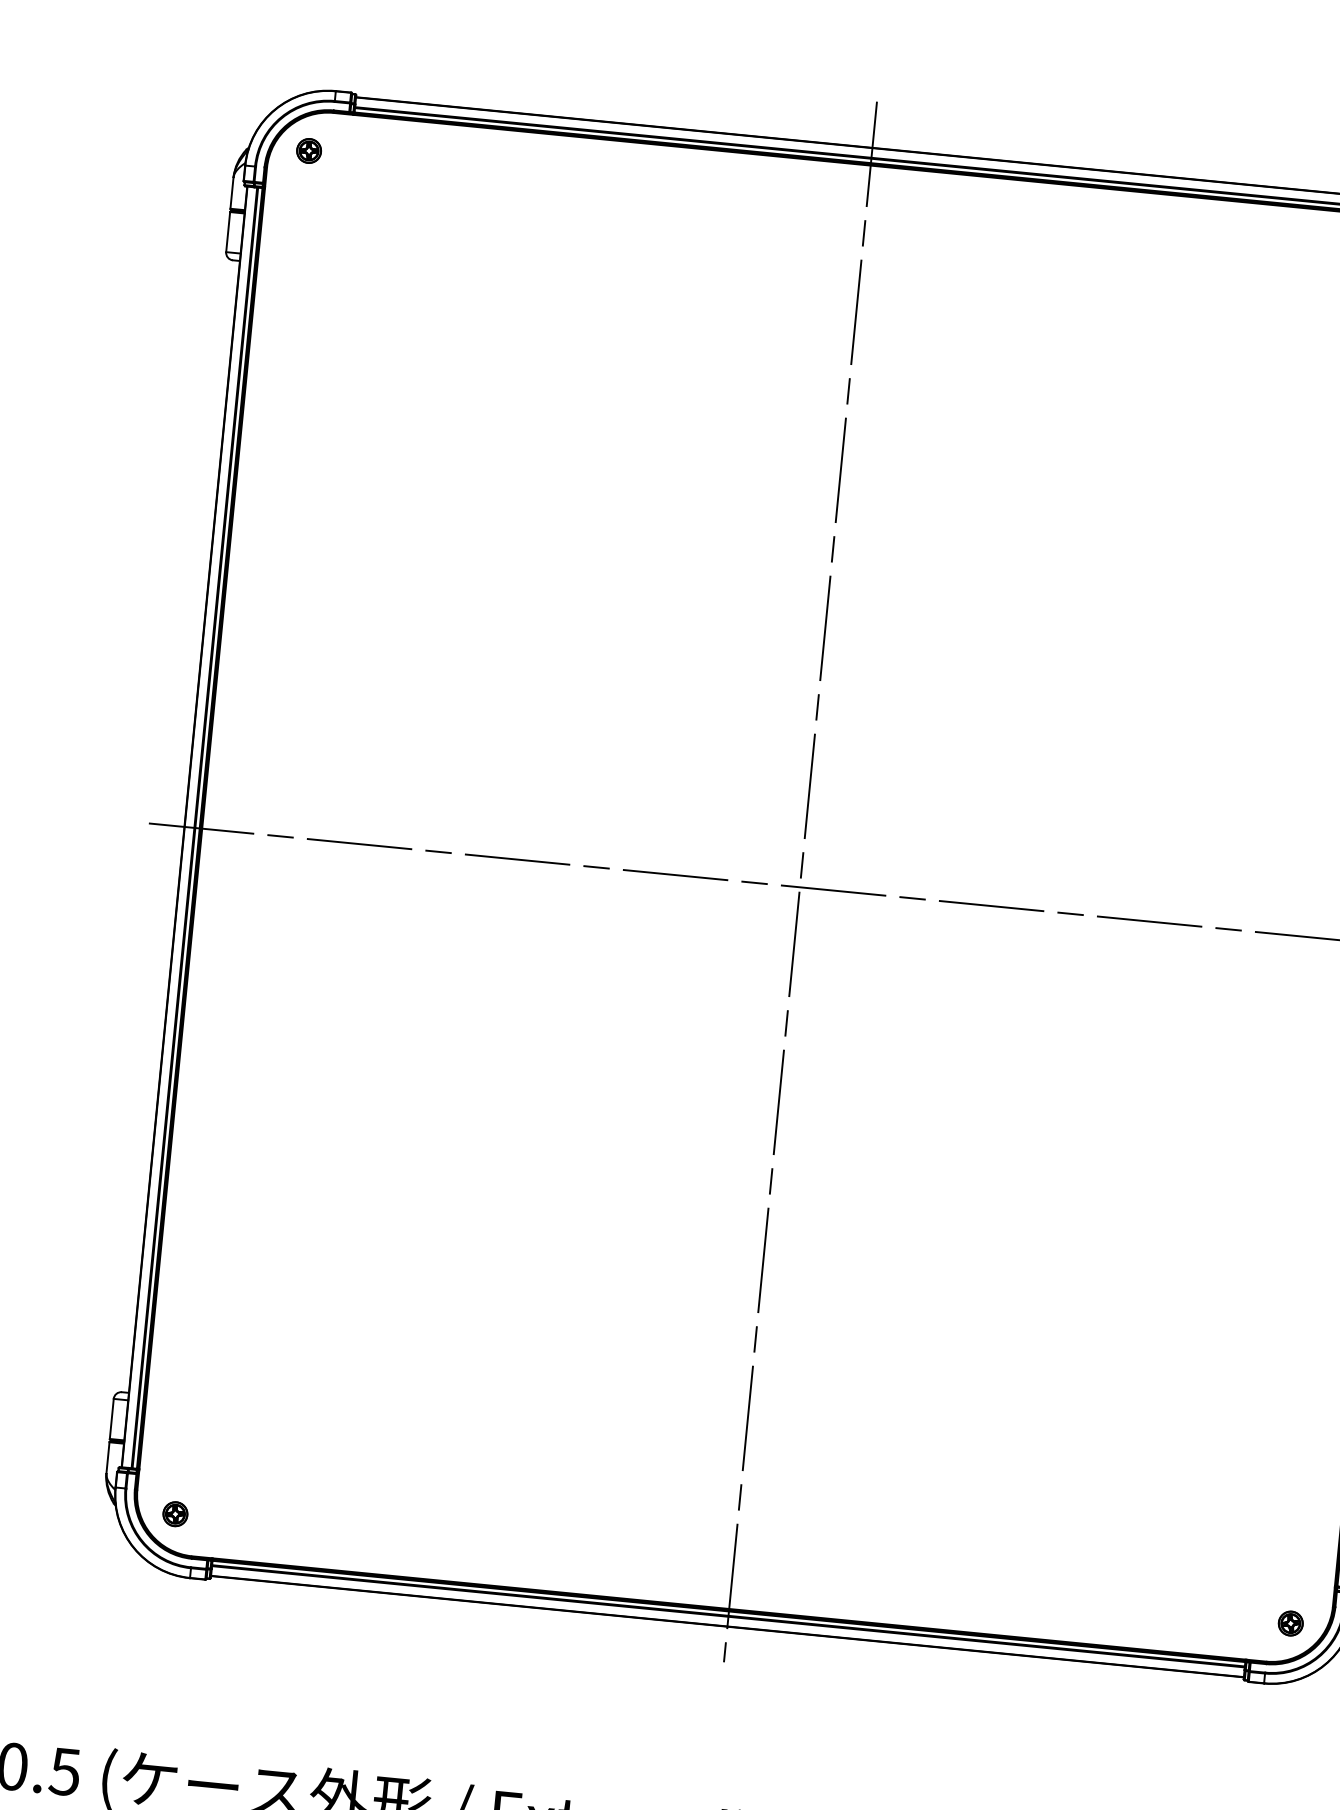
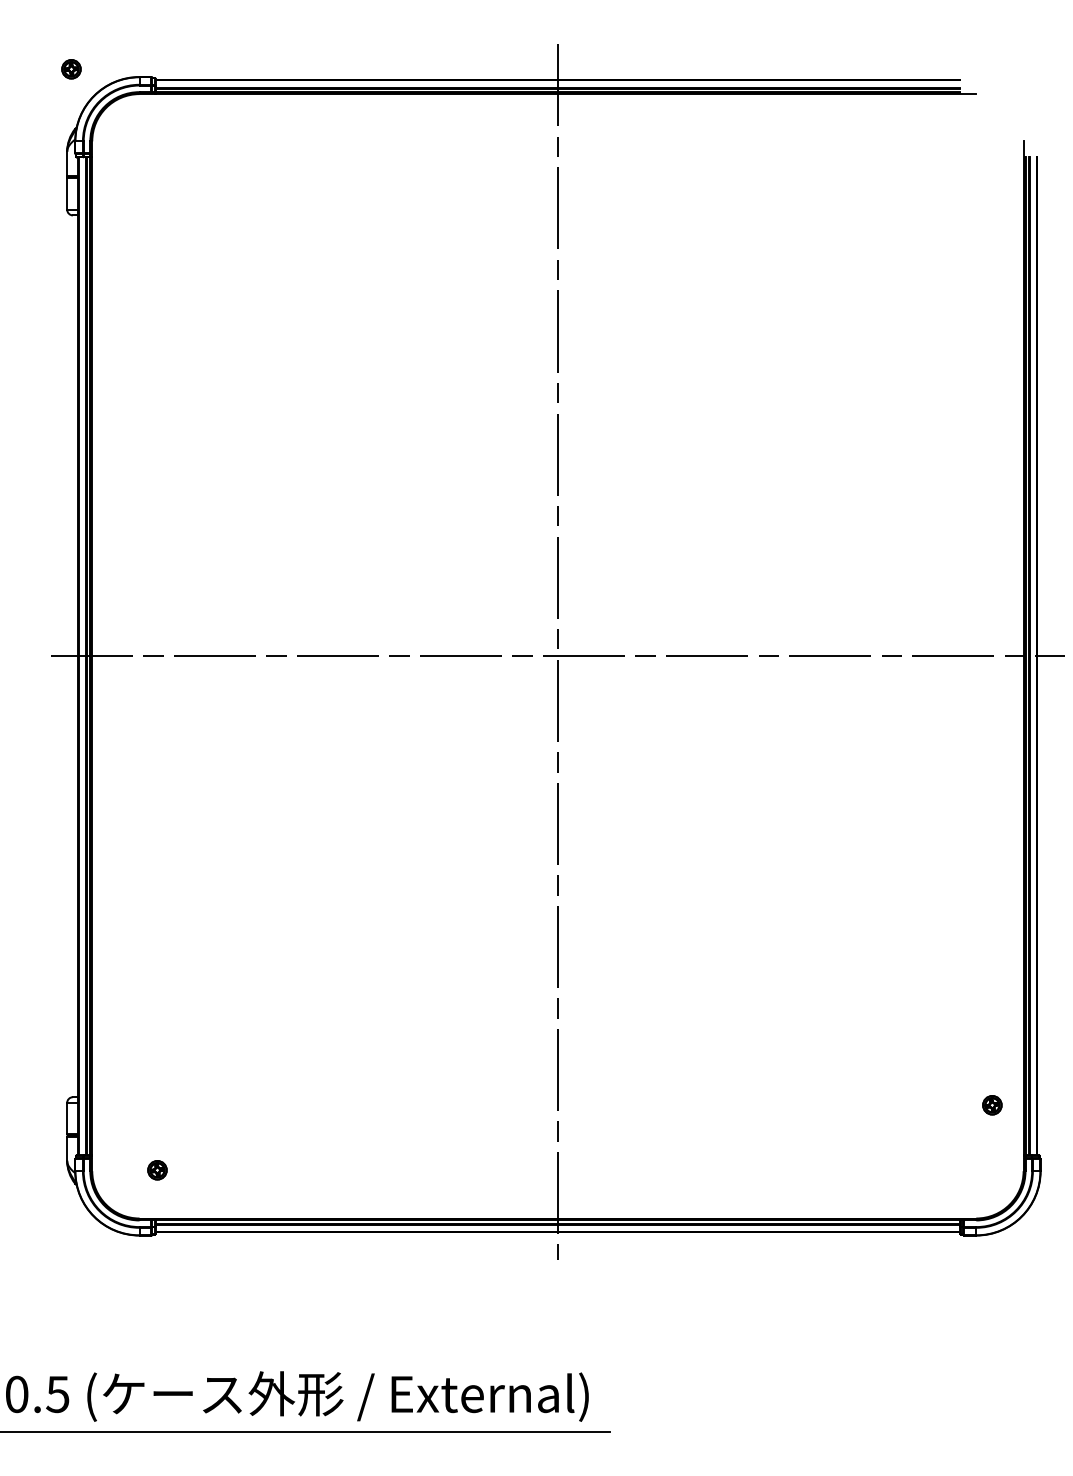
part: (309, 151) -> (71, 69), moved
part: (175, 1514) -> (157, 1170), moved
part: (1290, 1623) -> (992, 1105), moved

